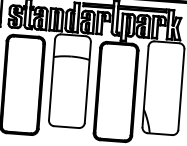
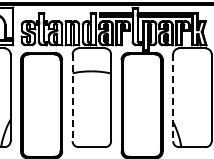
line: (51, 80) -> (72, 98), solid -> dashed
line: (145, 87) -> (173, 98), solid -> dashed

